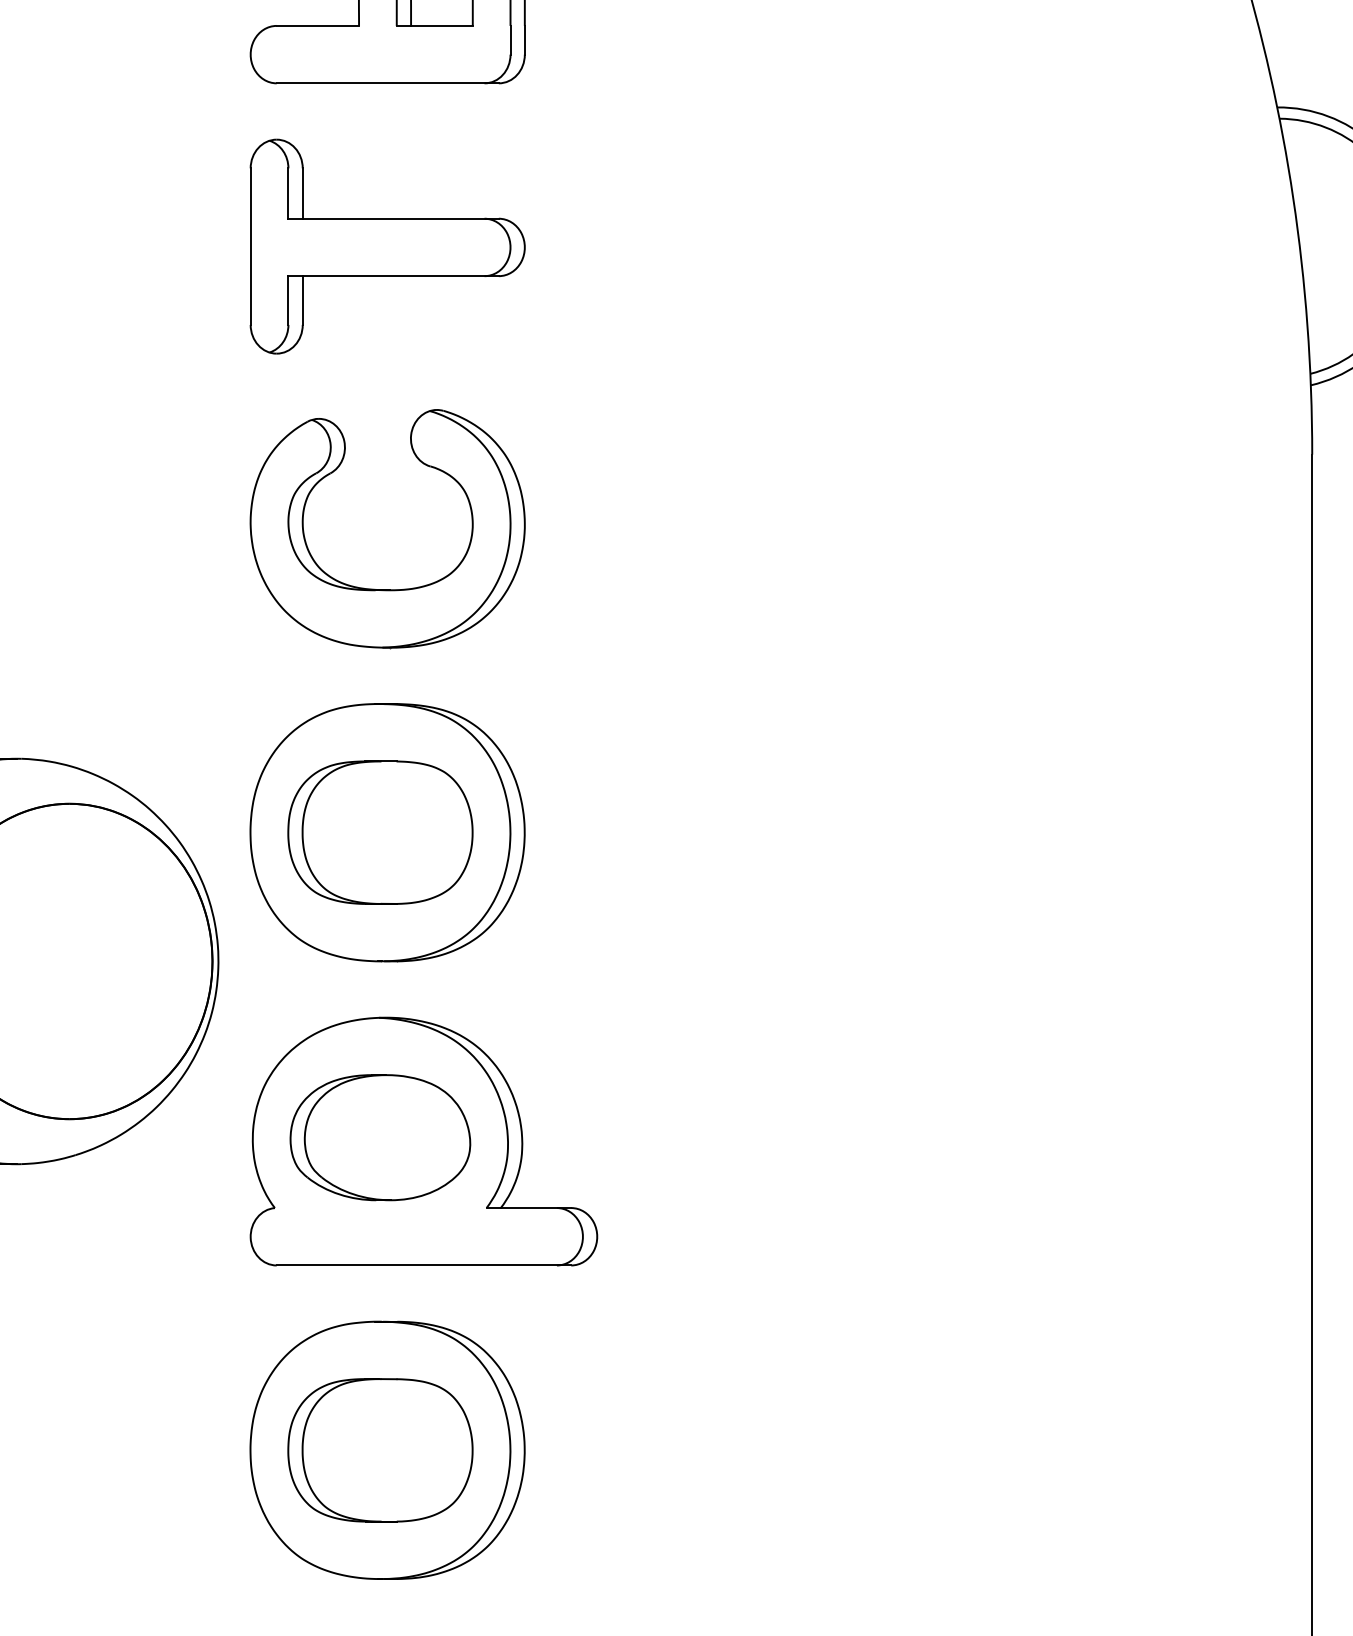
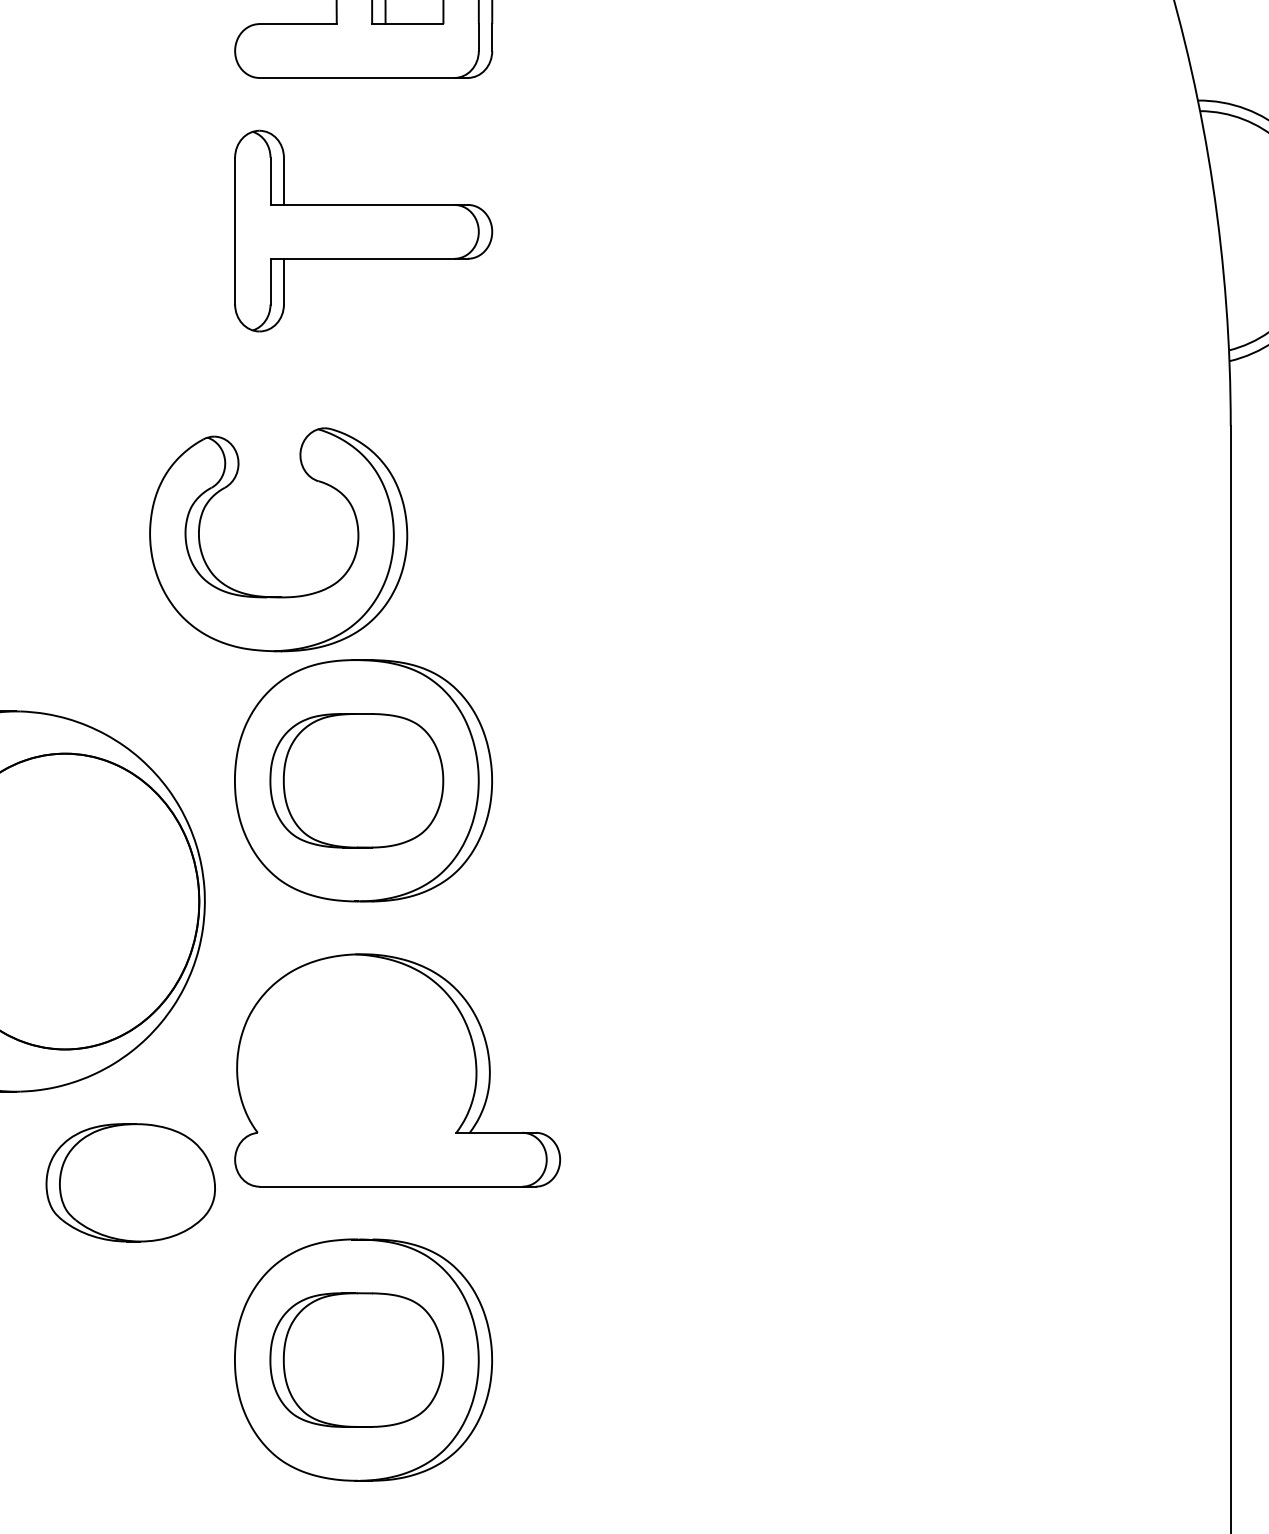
part: (387, 589) -> (278, 596), moved
part: (380, 1137) -> (130, 1182), moved

